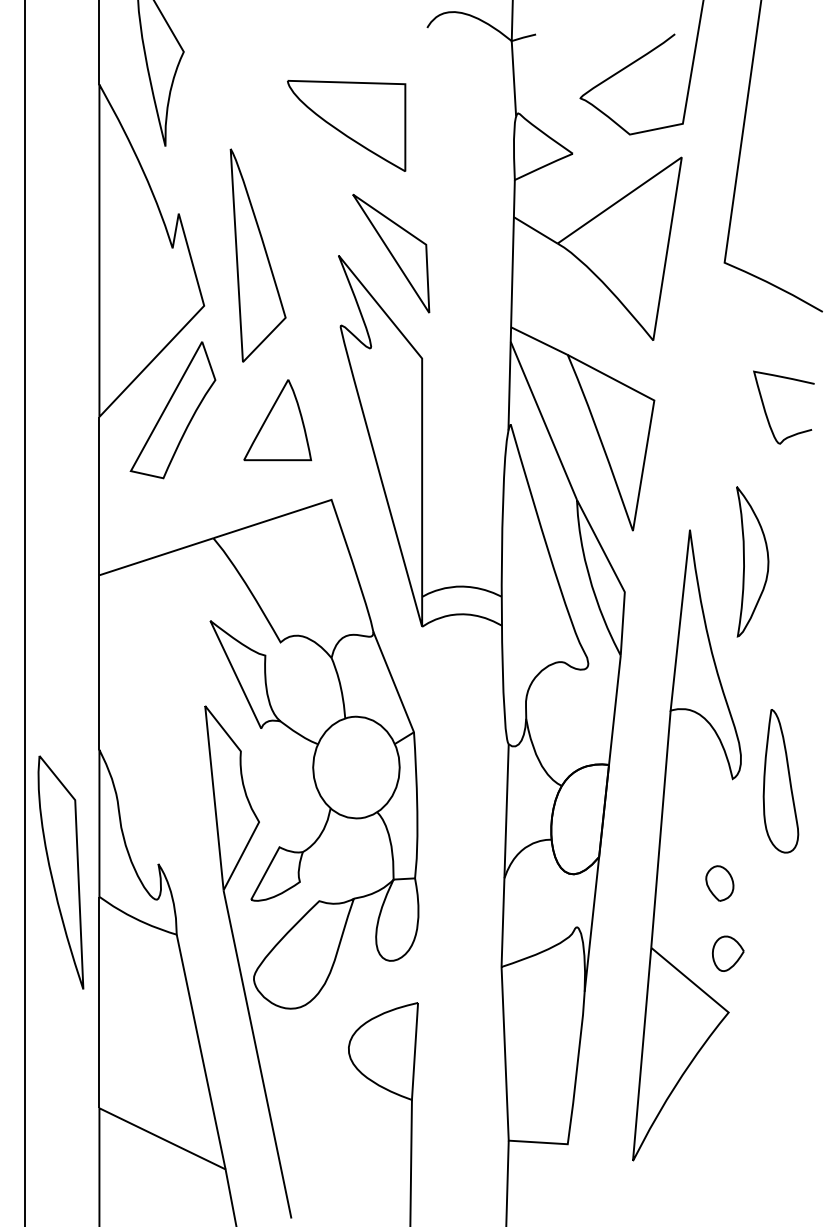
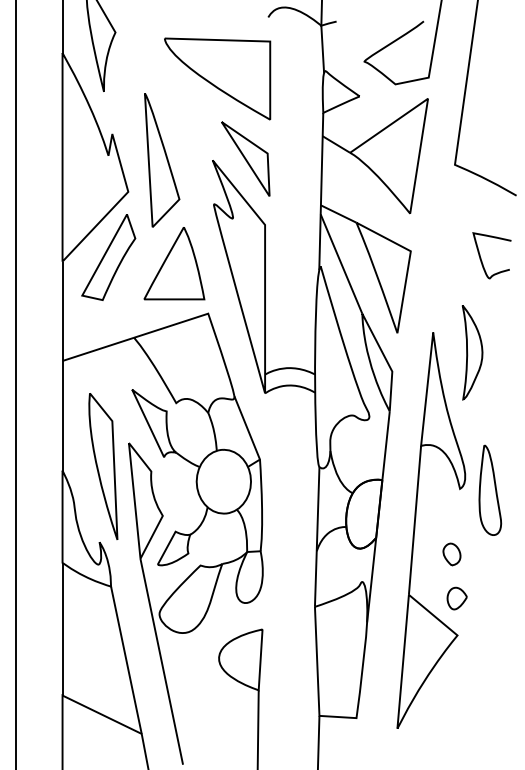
part: (346, 125) -> (217, 78), size x1.43
part: (277, 419) -> (174, 263), size x1.43
part: (61, 872) -> (103, 466), moved

